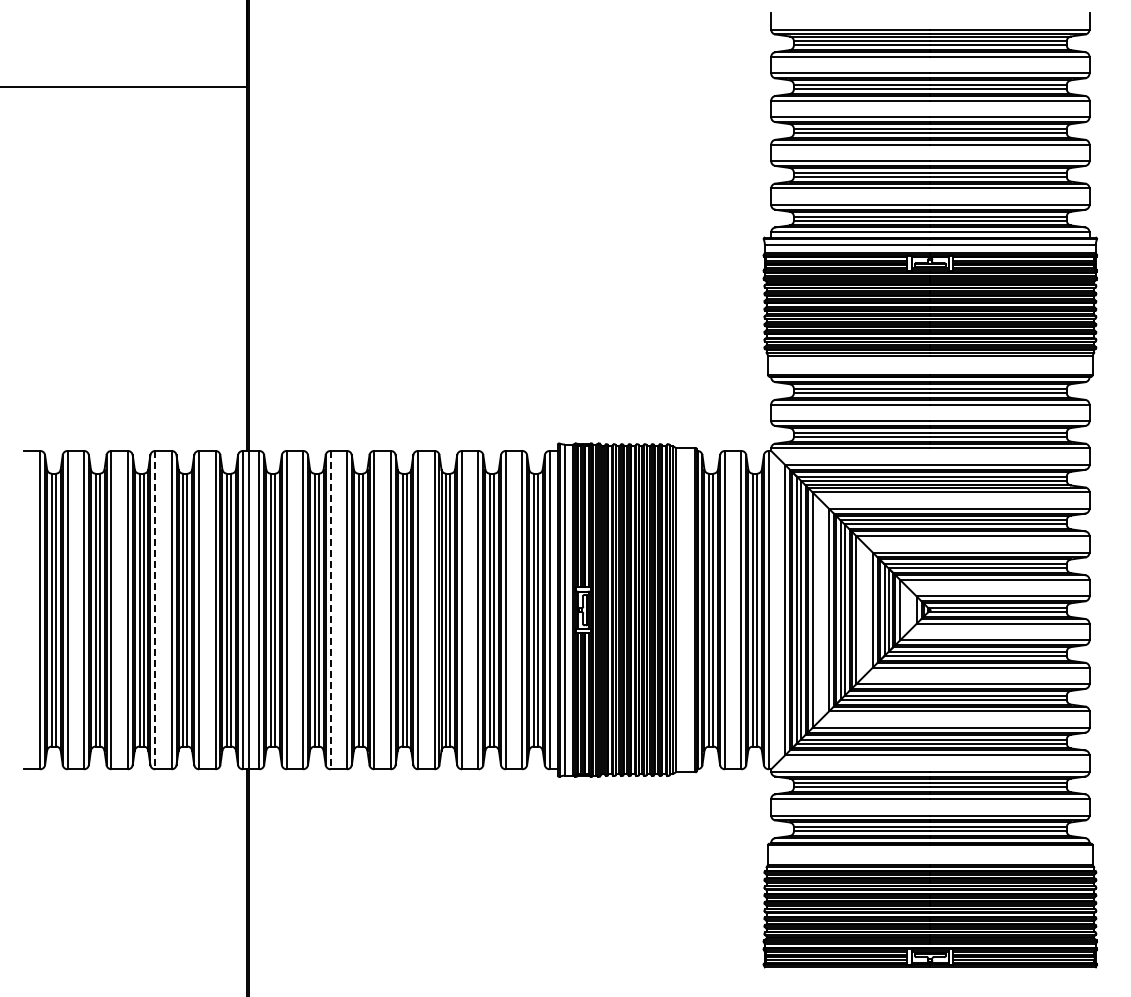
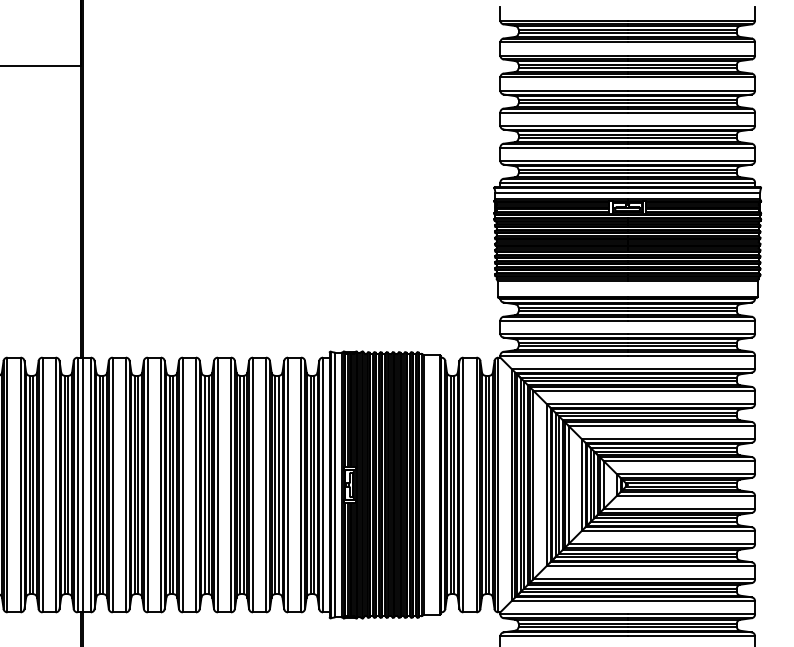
line: (155, 610) -> (7, 485), dashed -> solid
line: (330, 610) -> (147, 485), dashed -> solid

